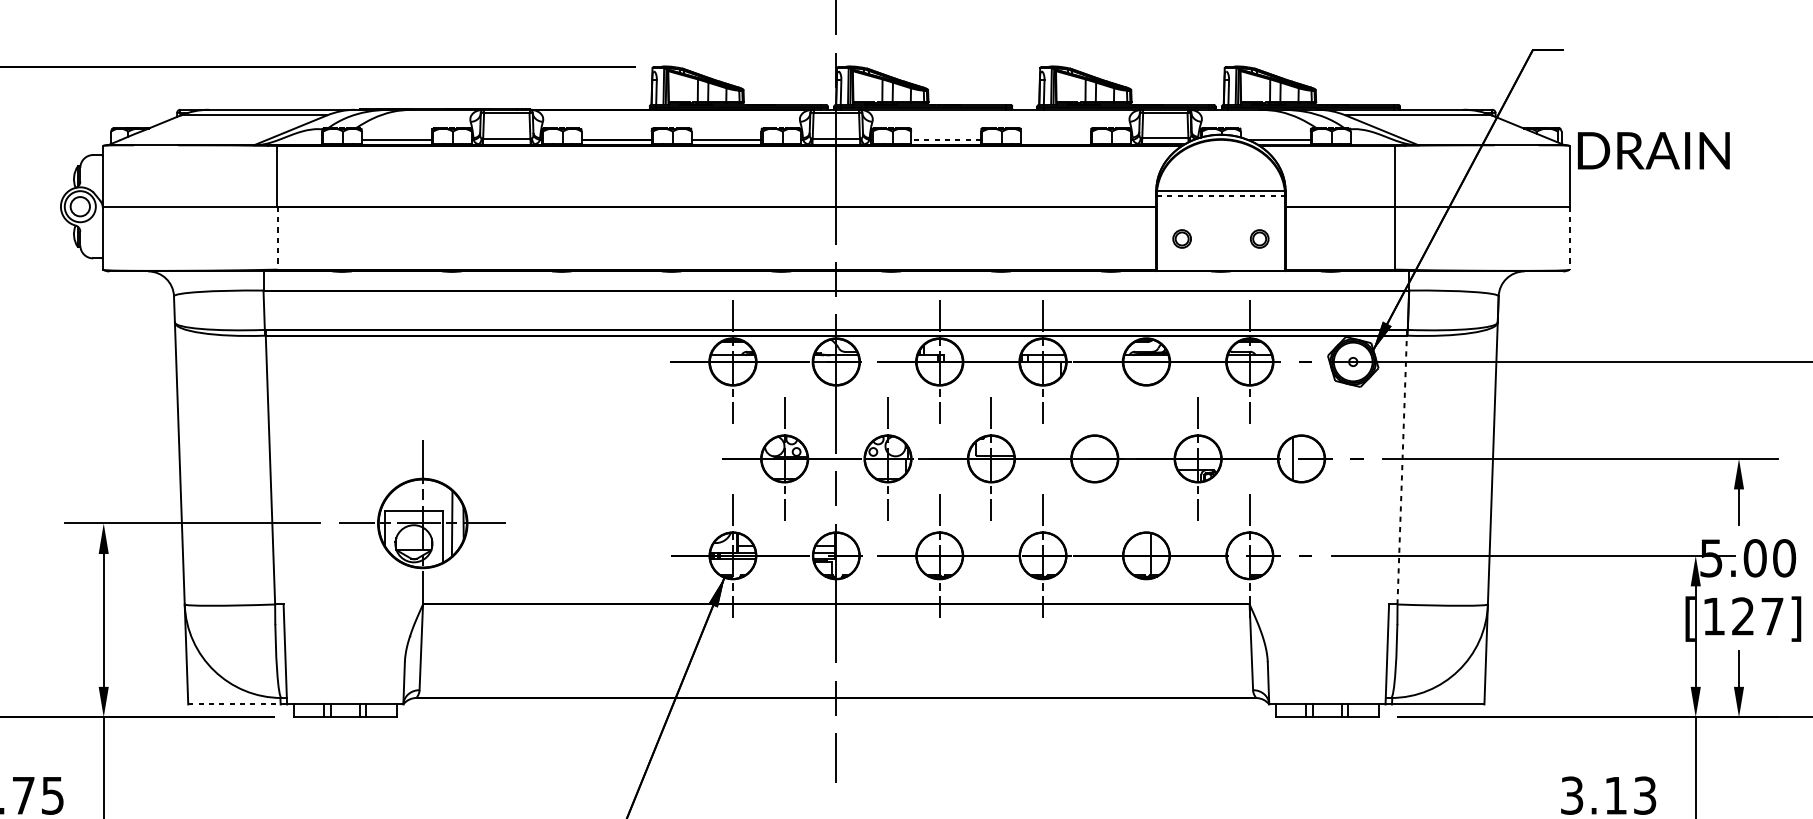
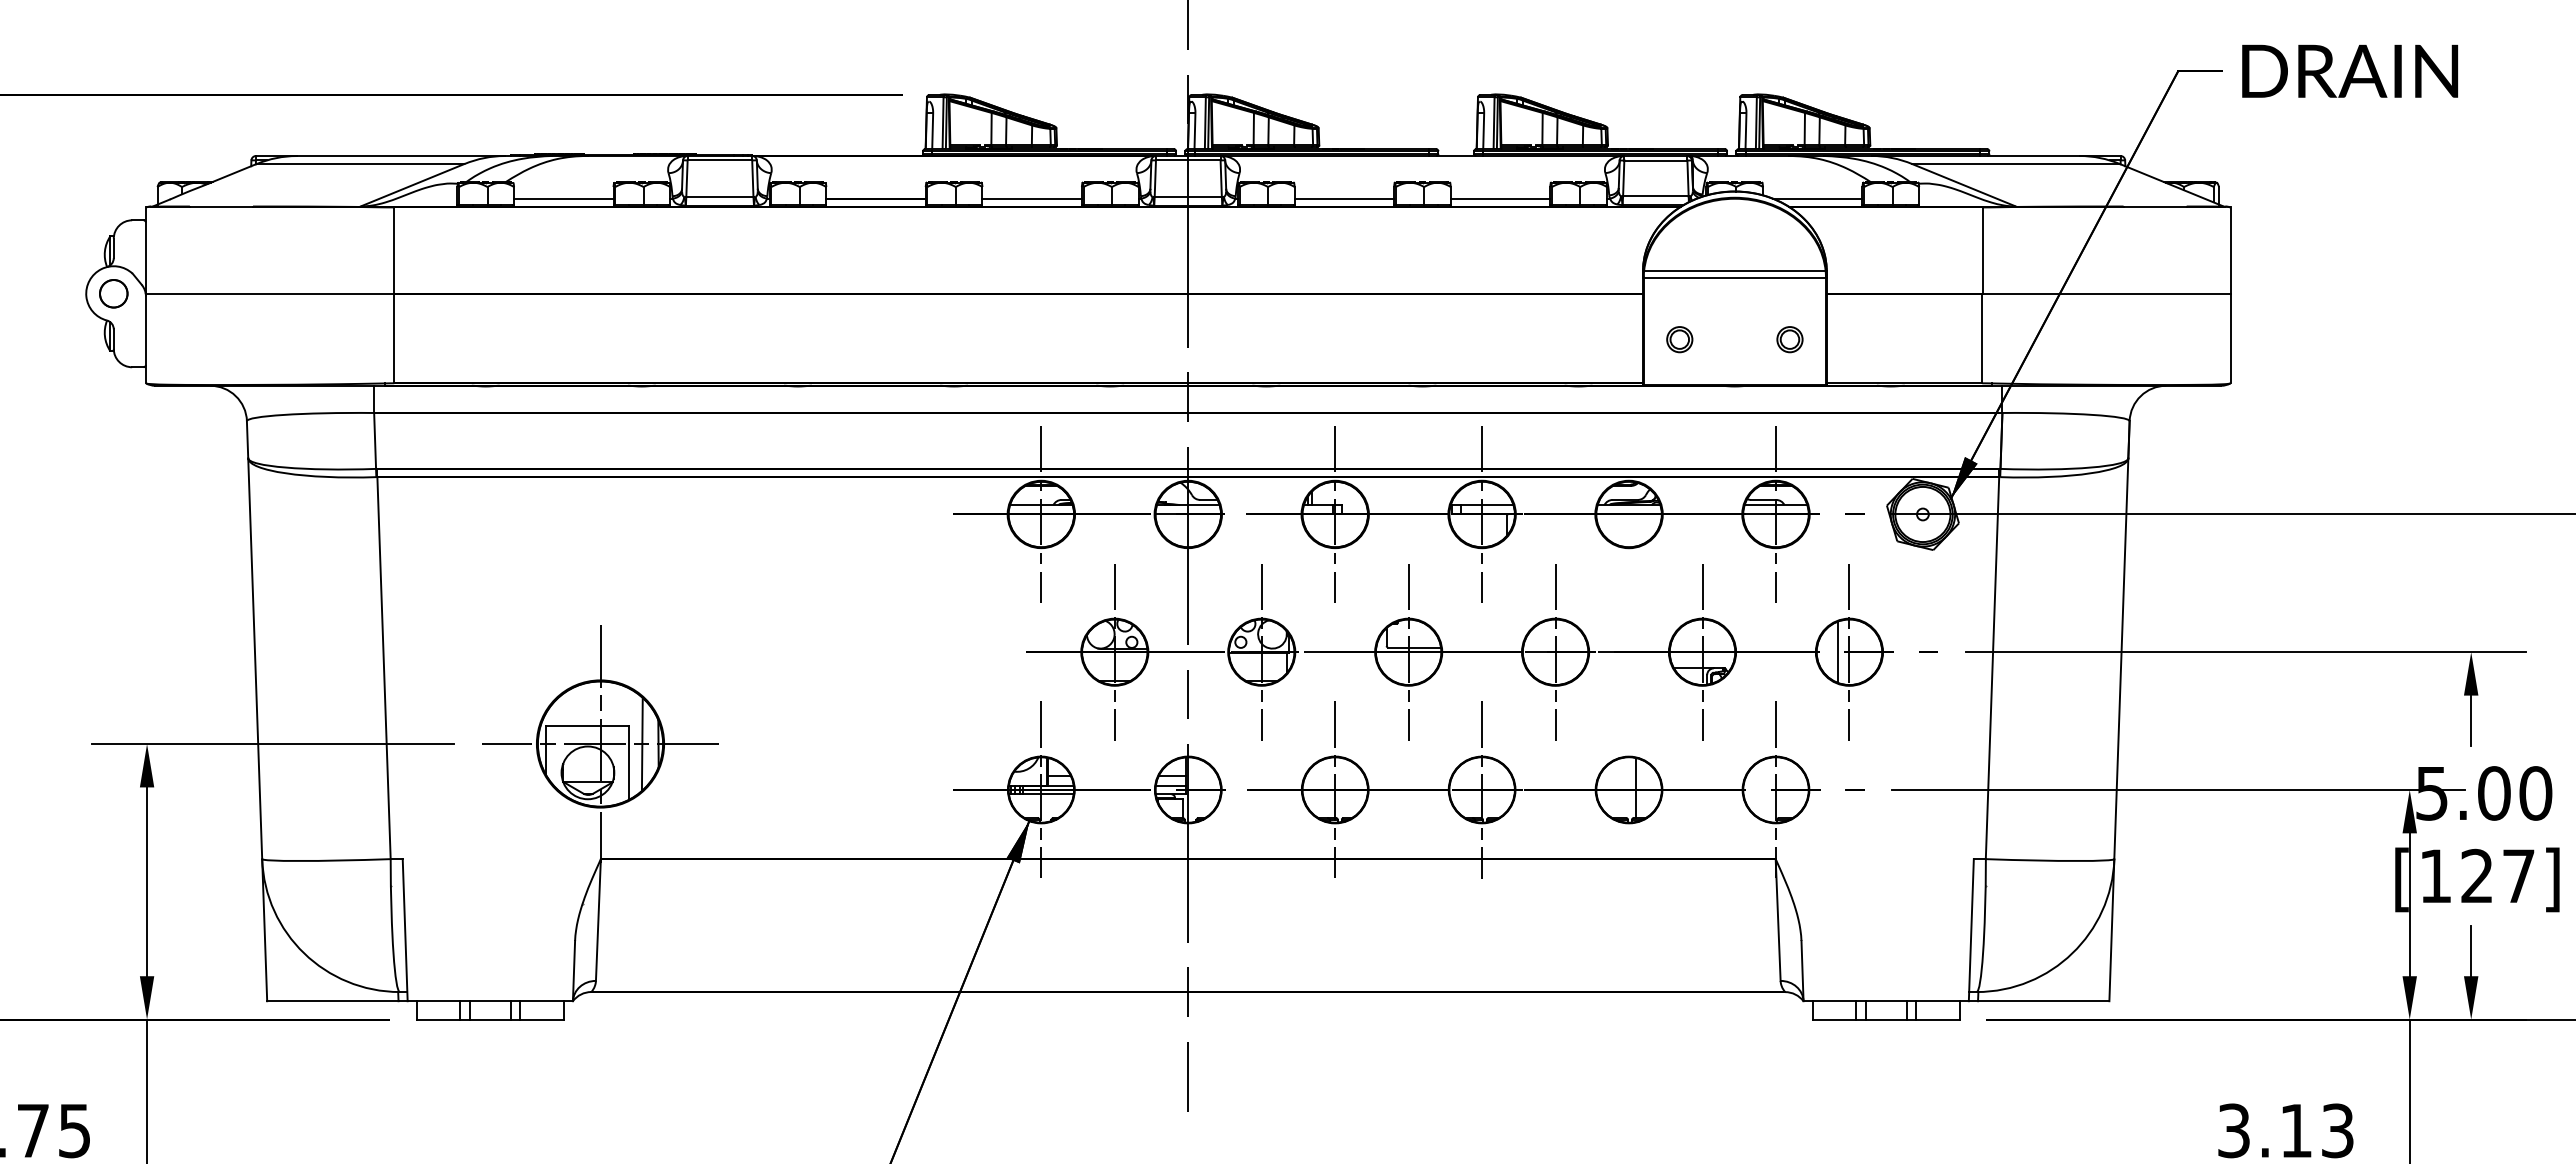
line: (946, 139) -> (1344, 198), dashed -> solid
line: (1056, 139) -> (1500, 198), added
text: (1654, 150) -> (2350, 70), moved
line: (1221, 195) -> (1735, 278), dashed -> solid
circle: (80, 206) -> (113, 293), size x0.62
line: (277, 238) -> (394, 338), dashed -> solid
line: (1569, 238) -> (2230, 338), dashed -> solid
line: (1094, 458) -> (1555, 651), added
line: (1301, 458) -> (1849, 651), added
line: (1402, 469) -> (1992, 667), dashed -> solid
line: (234, 704) -> (332, 1001), dashed -> solid

